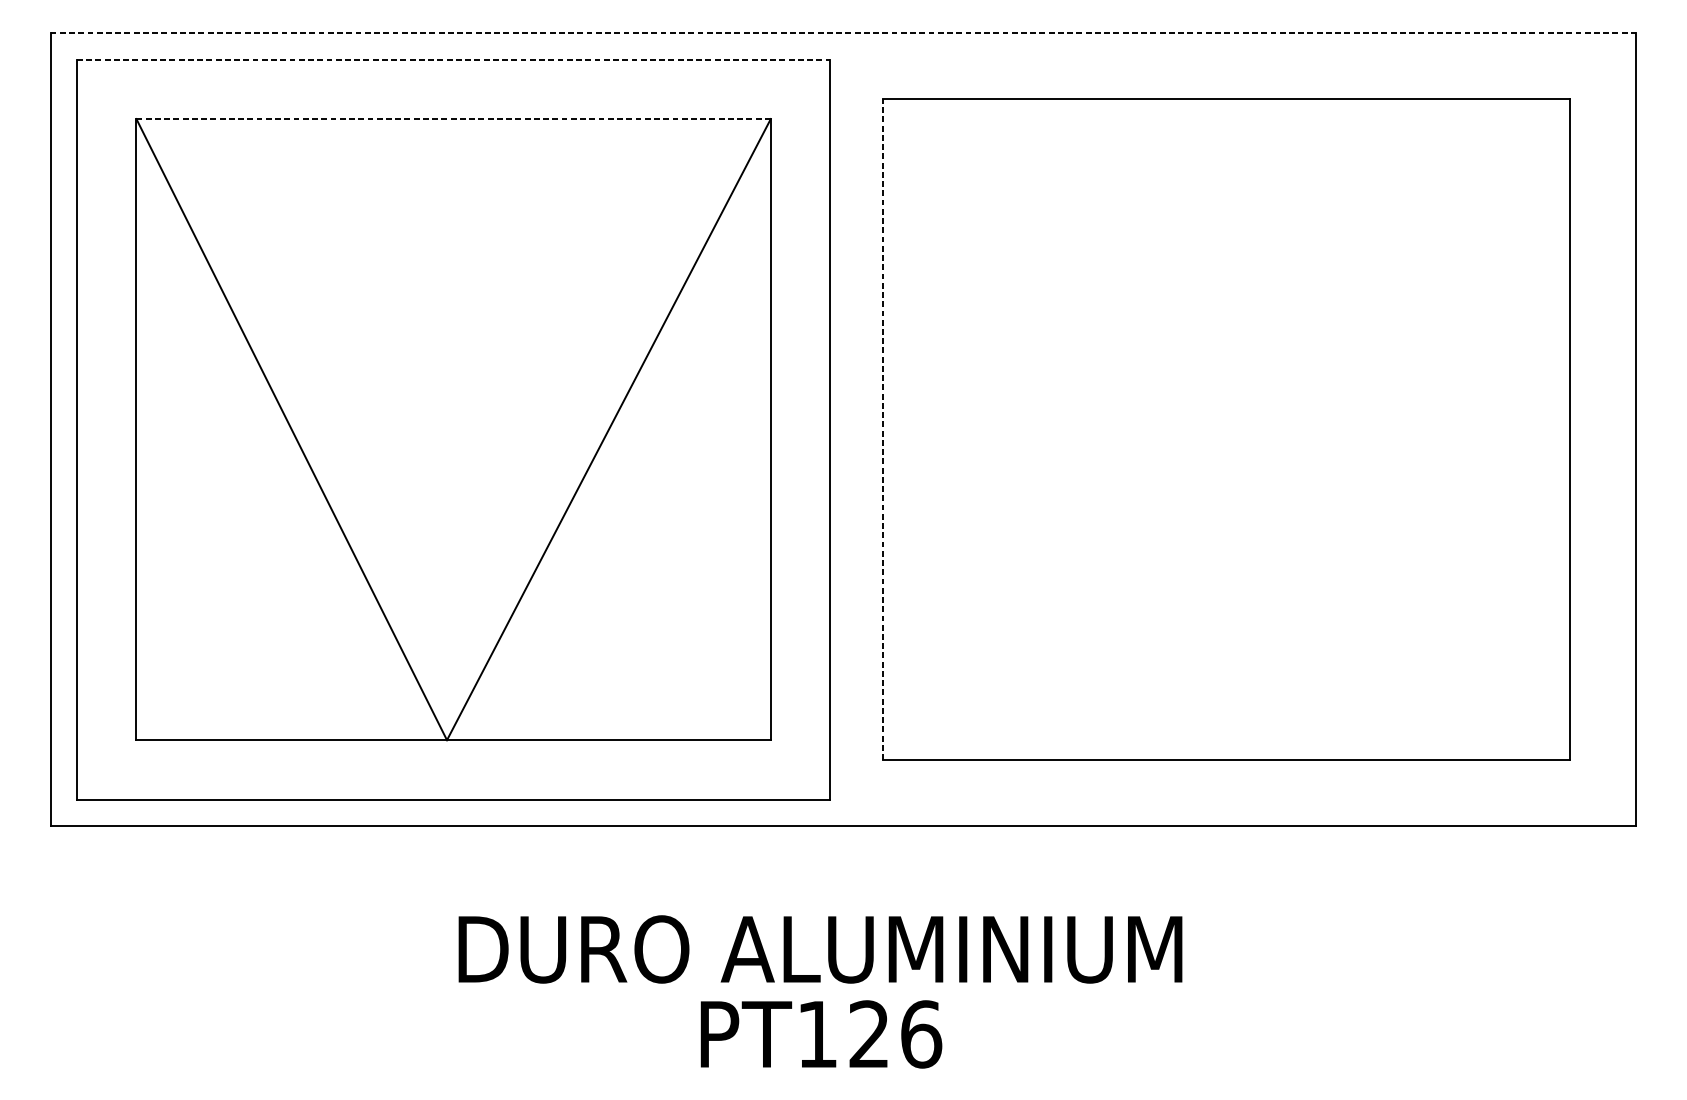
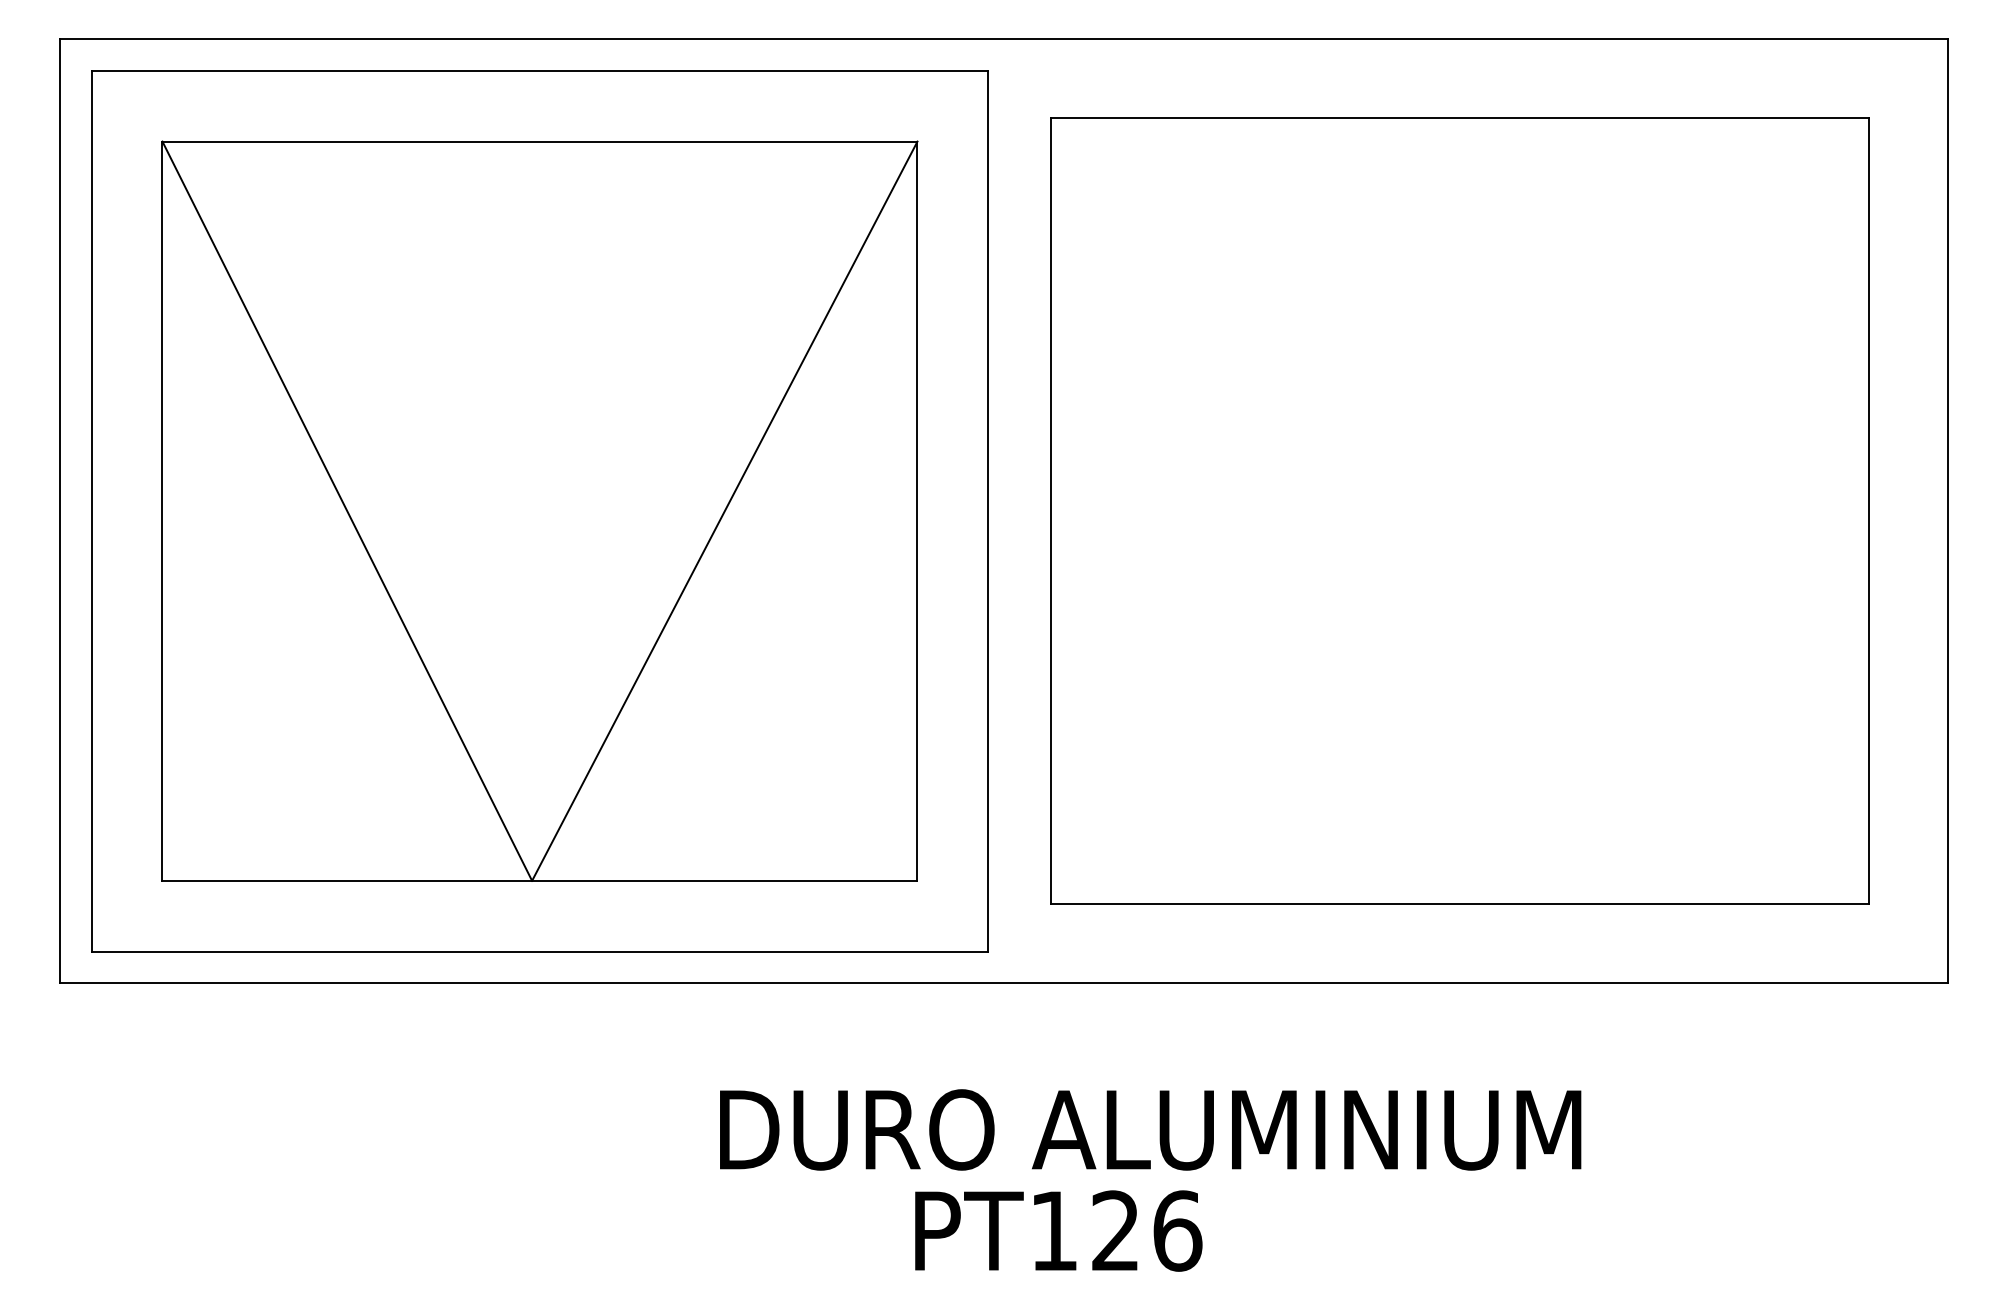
line: (843, 33) -> (1004, 39), dashed -> solid
line: (454, 59) -> (540, 70), dashed -> solid
line: (453, 118) -> (539, 141), dashed -> solid
line: (883, 429) -> (1051, 510), dashed -> solid
text: (820, 949) -> (1150, 1129), moved
text: (821, 1033) -> (1058, 1230), moved

